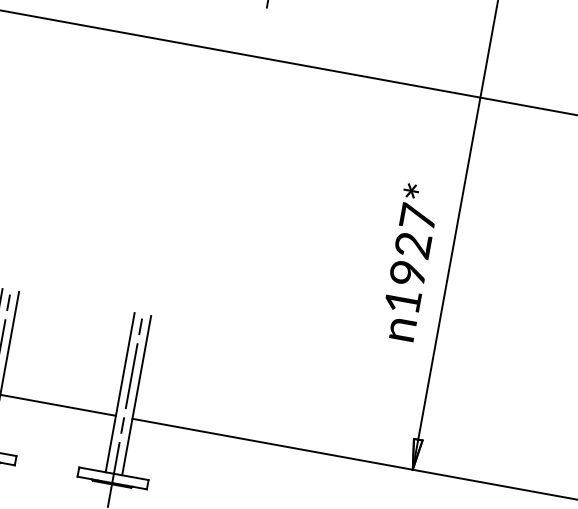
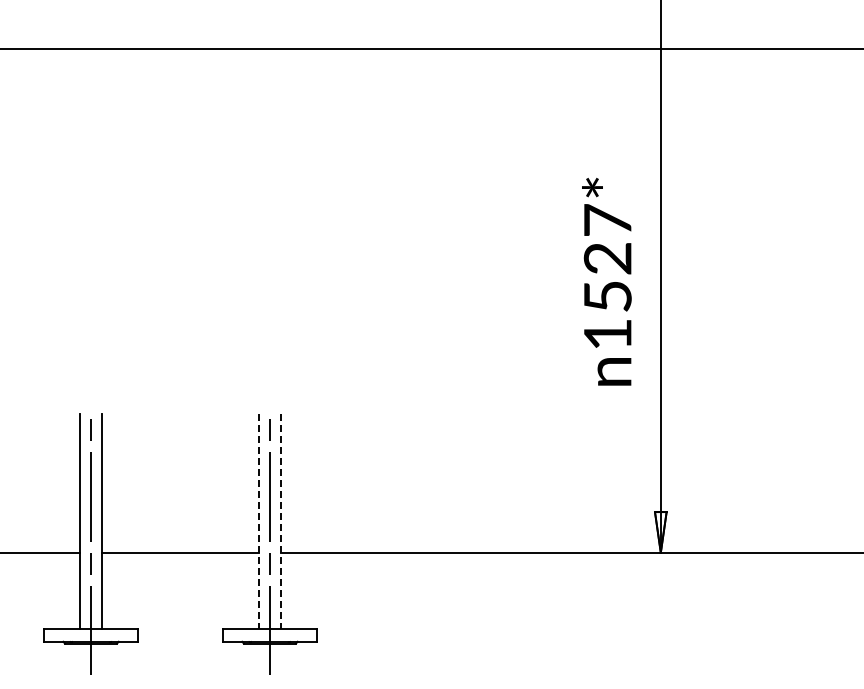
text: (407, 273) -> (607, 296), 1927* -> 1527*
line: (119, 392) -> (258, 521), solid -> dashed
line: (136, 395) -> (281, 521), solid -> dashed

